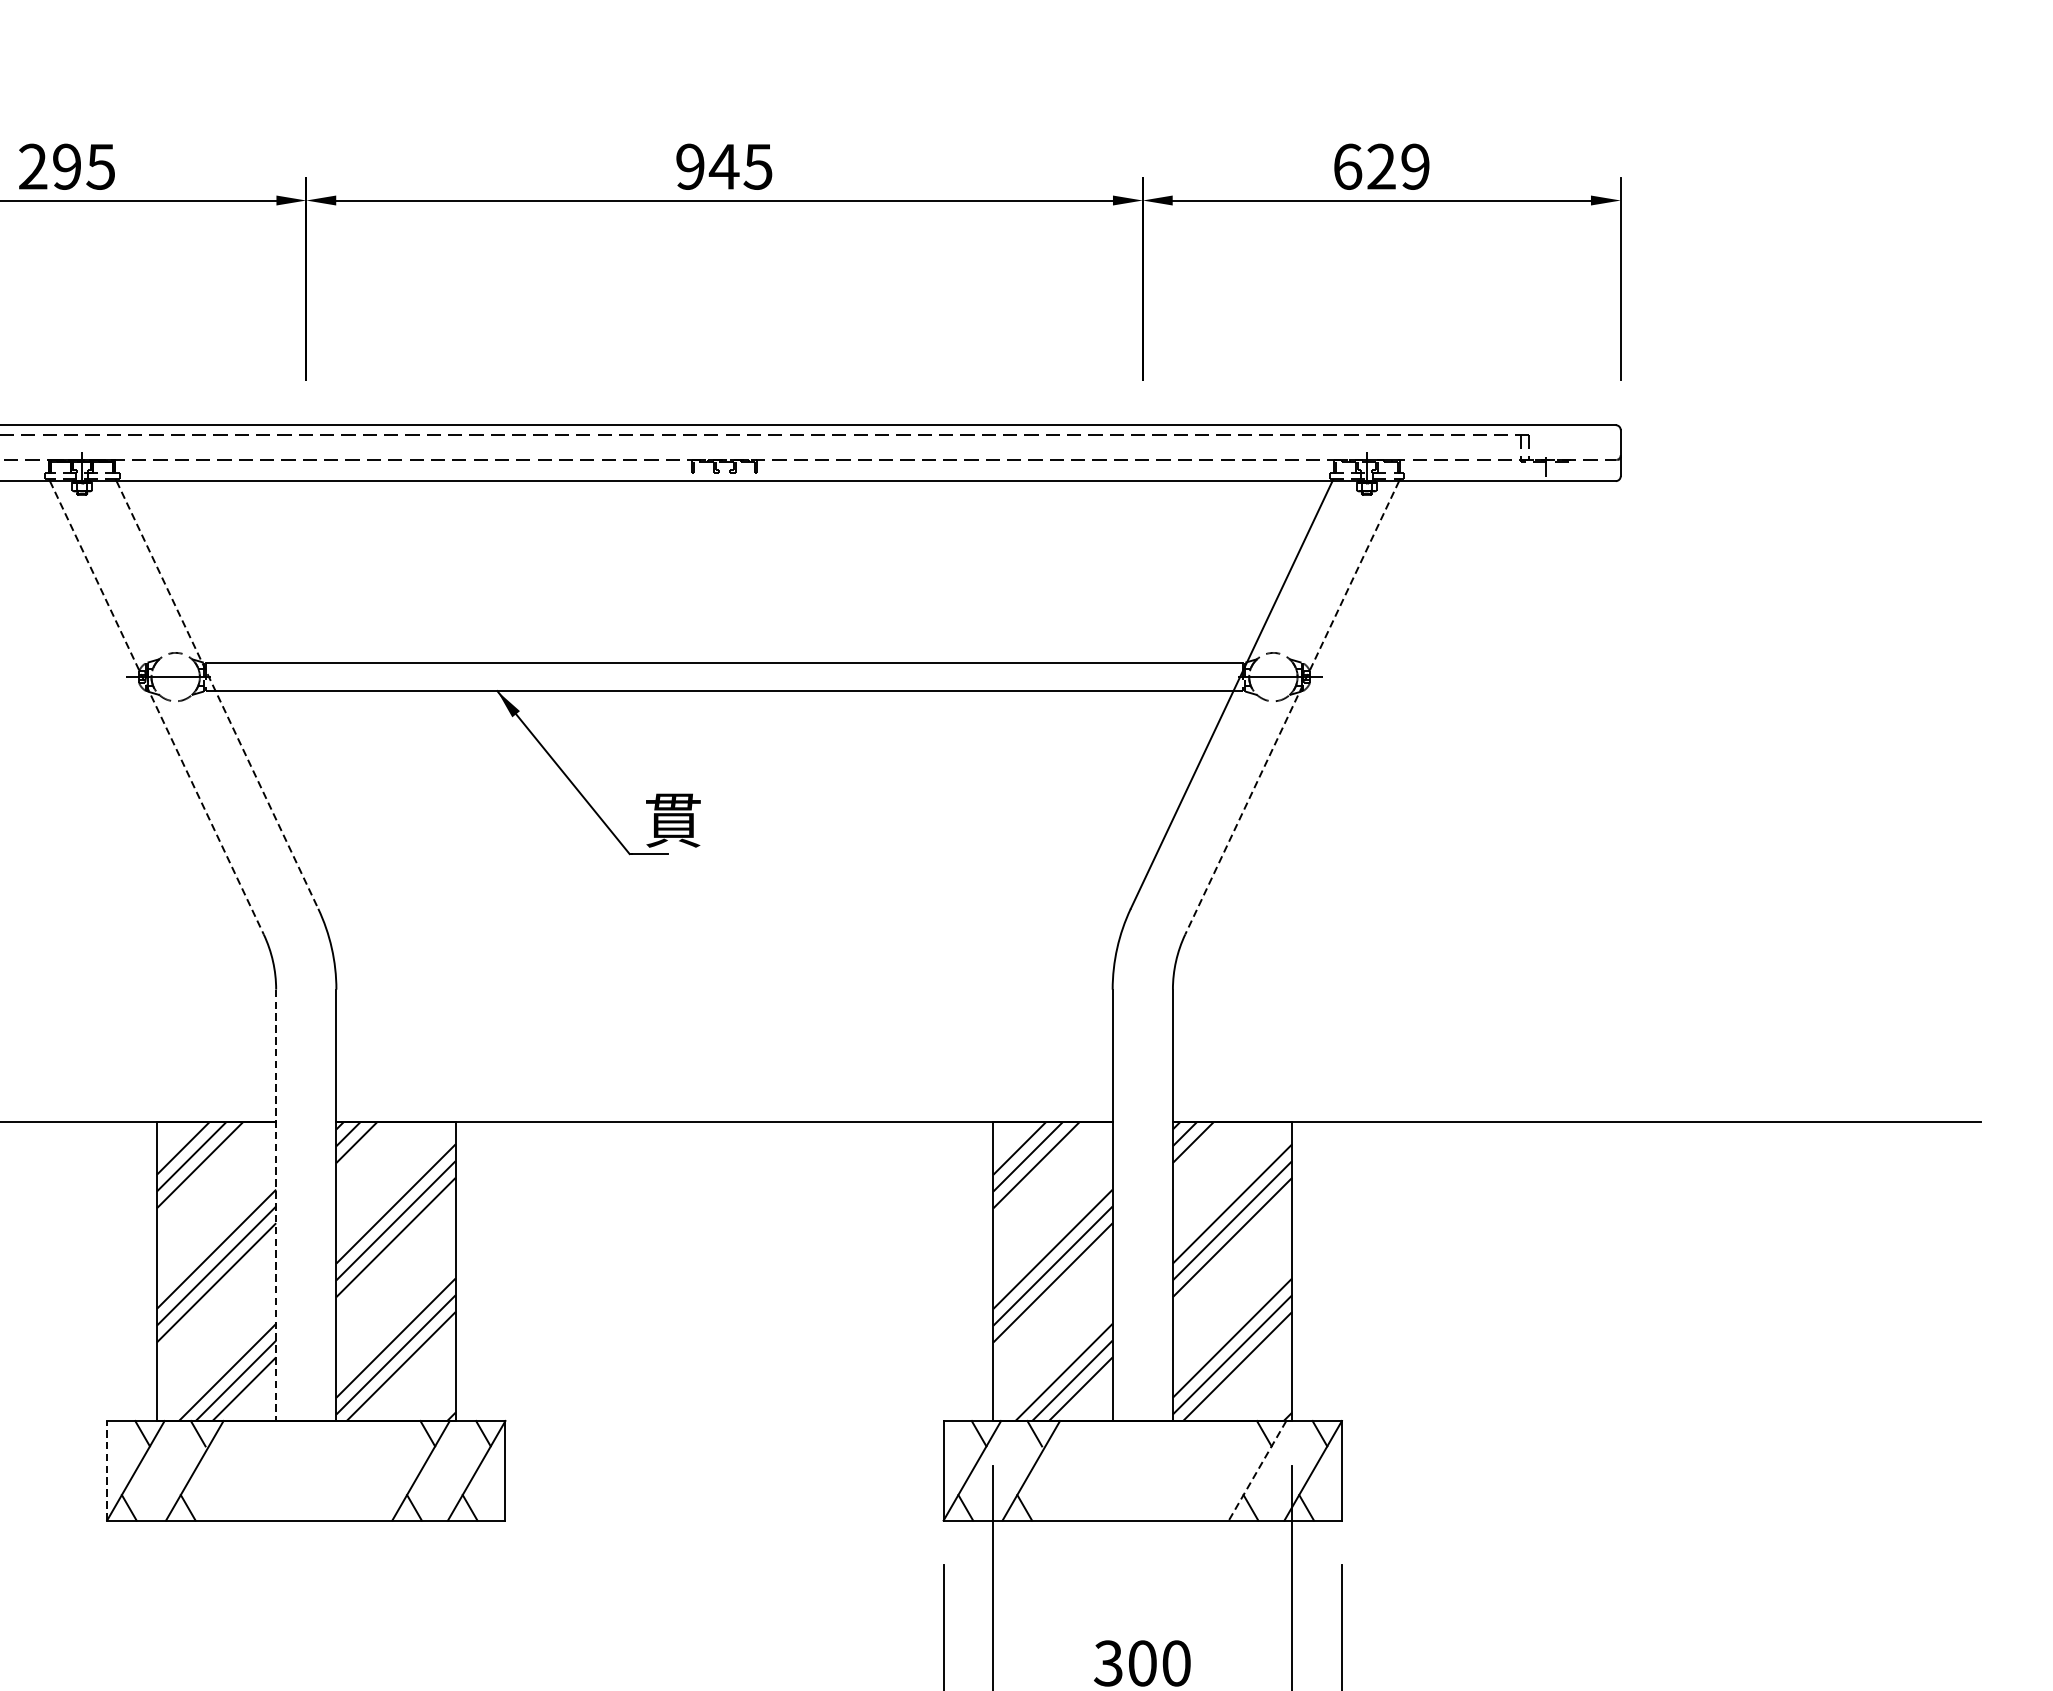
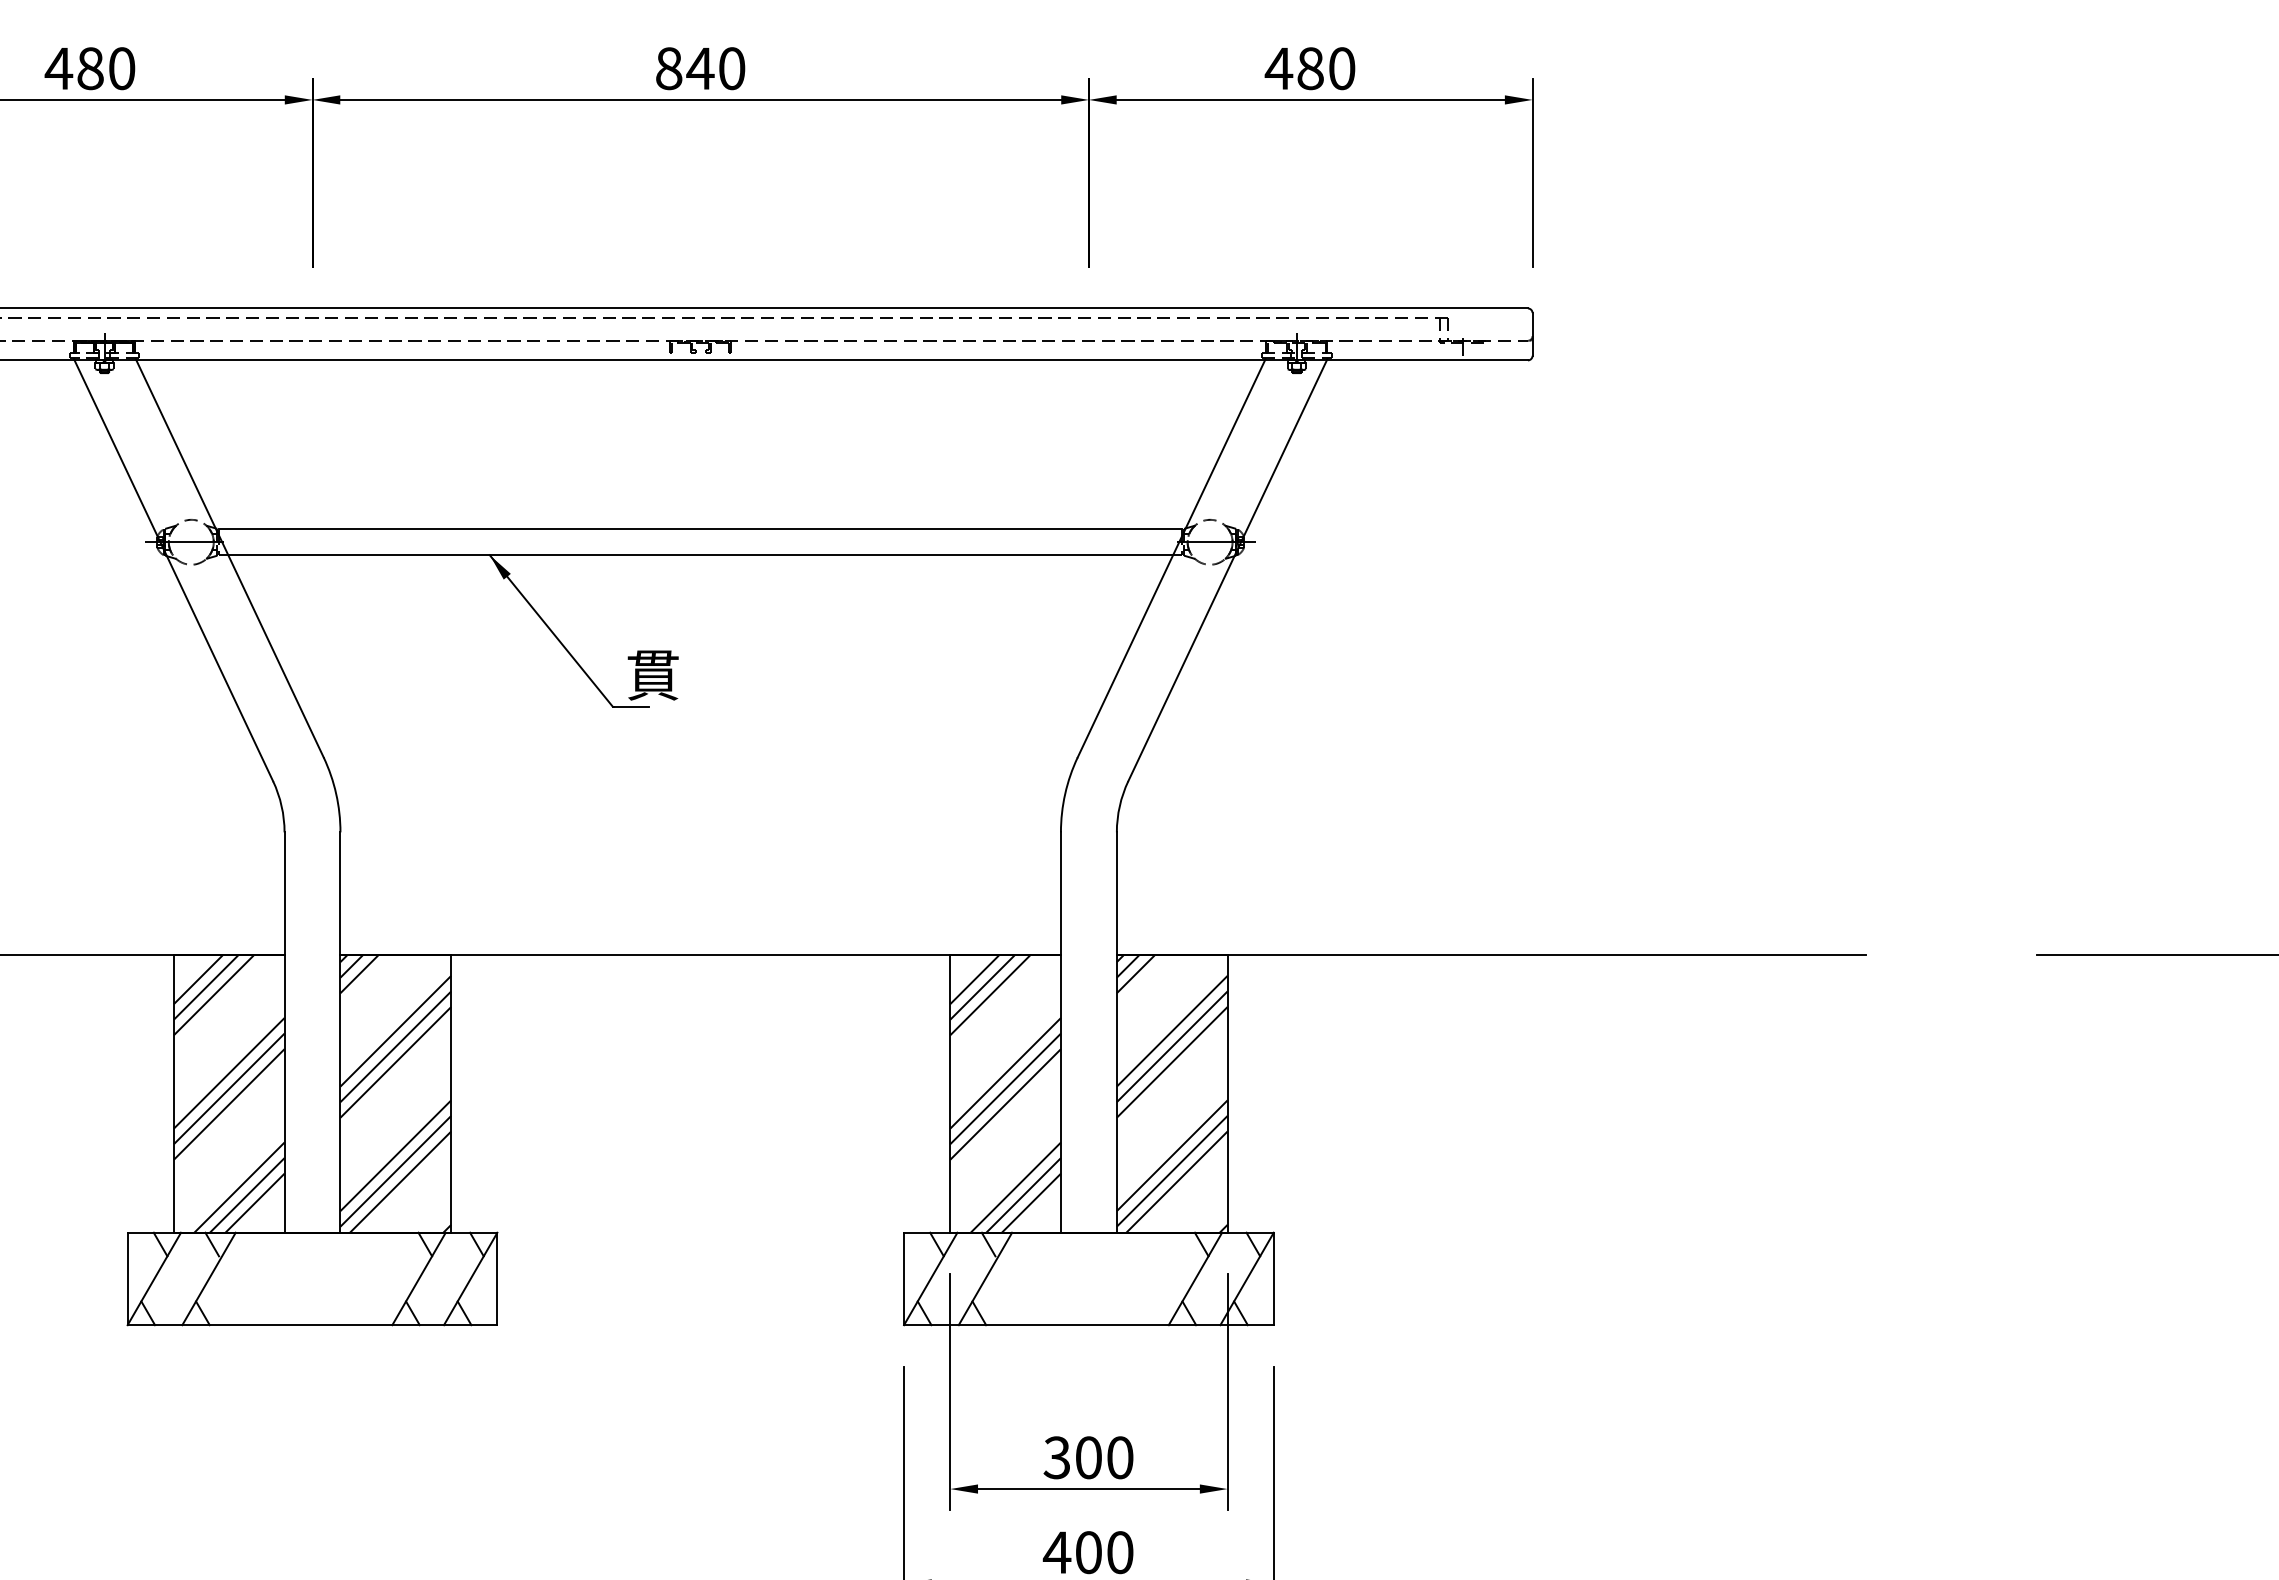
text: (66, 166) -> (89, 68), 295 -> 480
text: (724, 166) -> (700, 68), 945 -> 840
text: (1380, 166) -> (1309, 68), 629 -> 480
line: (217, 695) -> (230, 559), dashed -> solid
line: (156, 707) -> (173, 570), dashed -> solid
line: (1292, 707) -> (1227, 570), dashed -> solid
line: (276, 1206) -> (284, 1033), dashed -> solid
line: (106, 1470) -> (127, 1278), dashed -> solid
line: (1257, 1471) -> (1195, 1279), dashed -> solid

